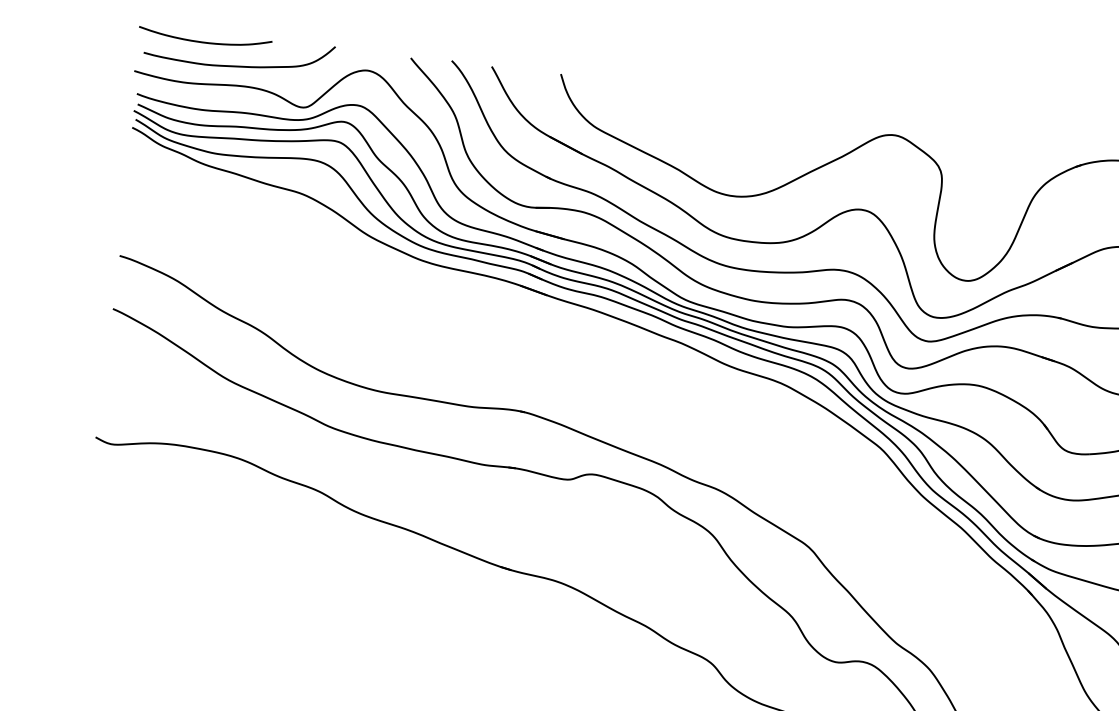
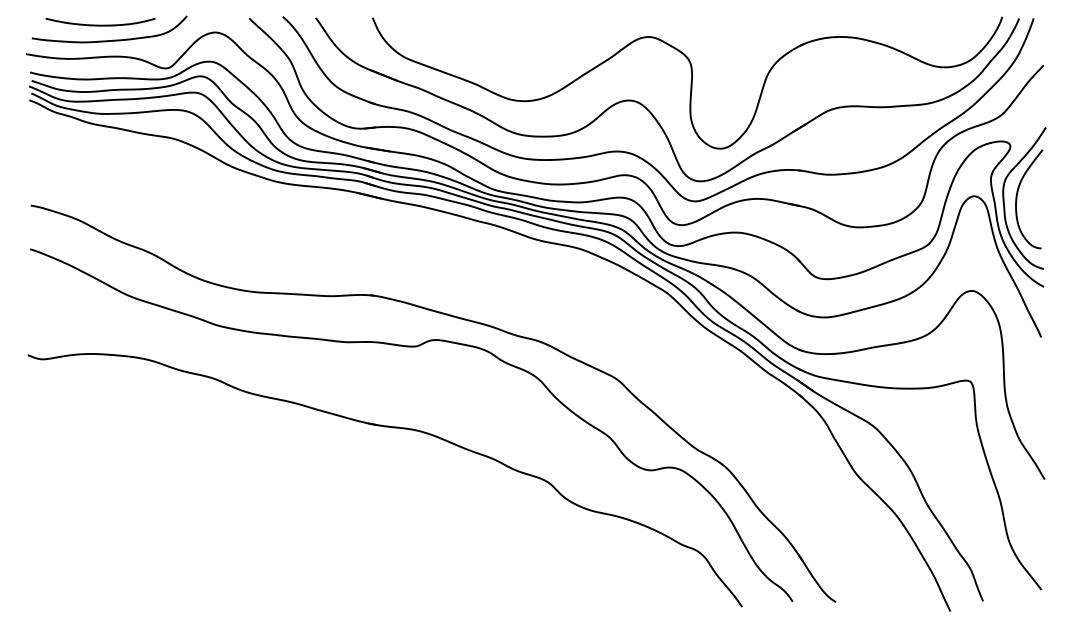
curve: (204, 41) -> (100, 24), moved

